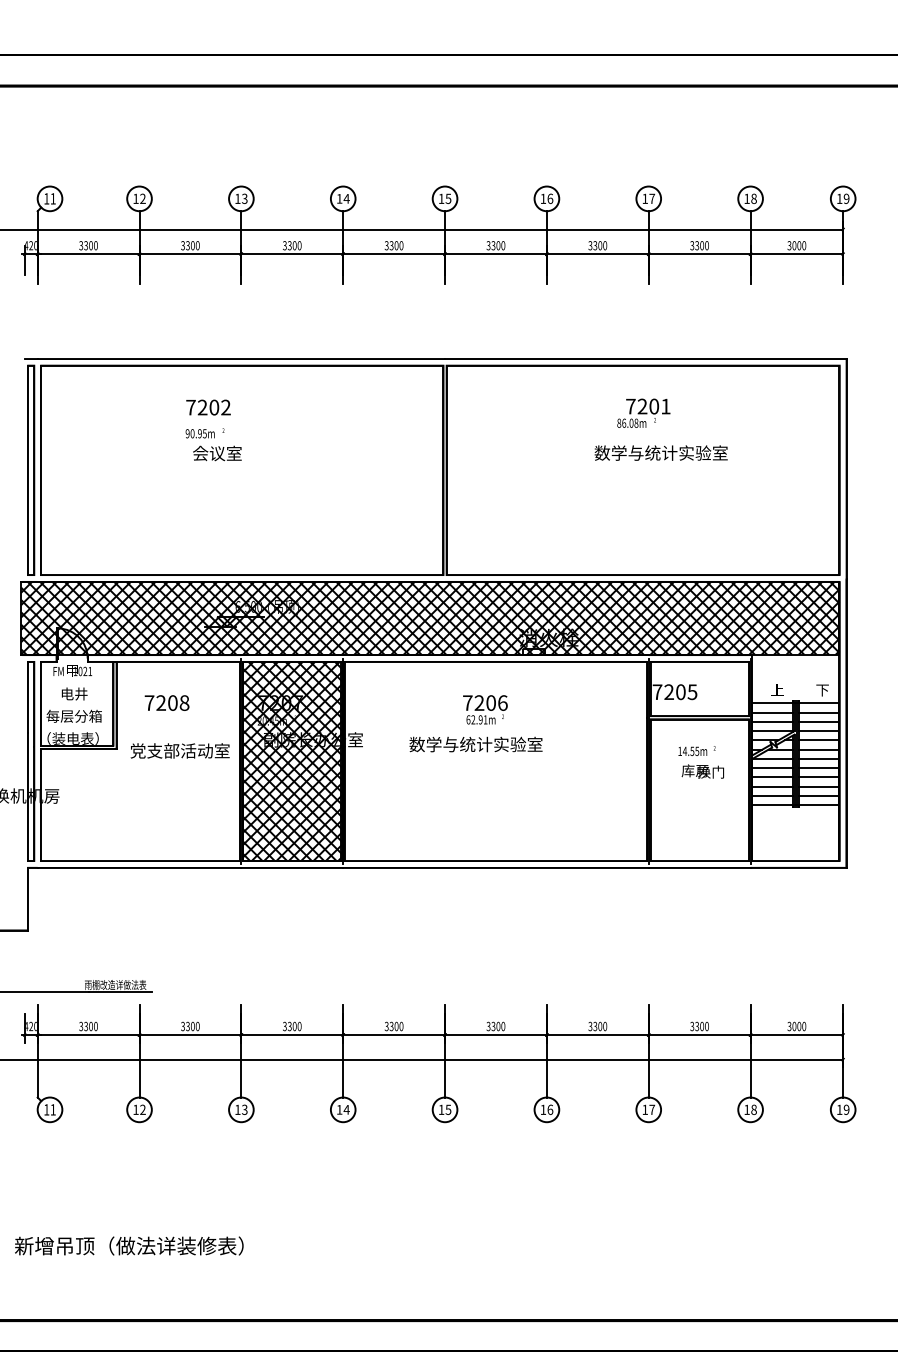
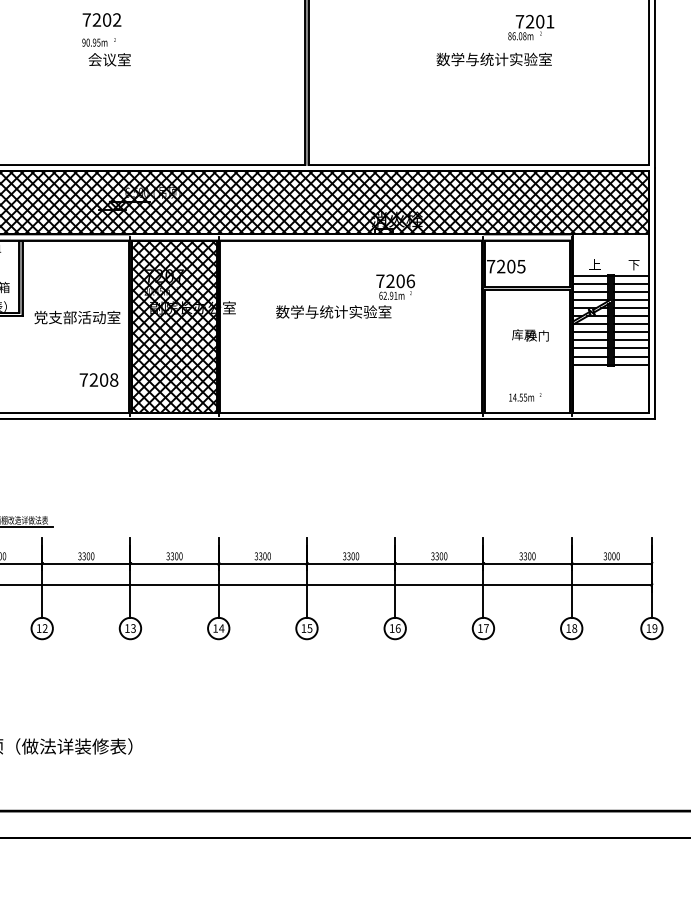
text: (643, 412) -> (530, 26), moved
text: (166, 702) -> (98, 379), moved
text: (485, 709) -> (395, 286), moved
text: (696, 750) -> (524, 396), moved

